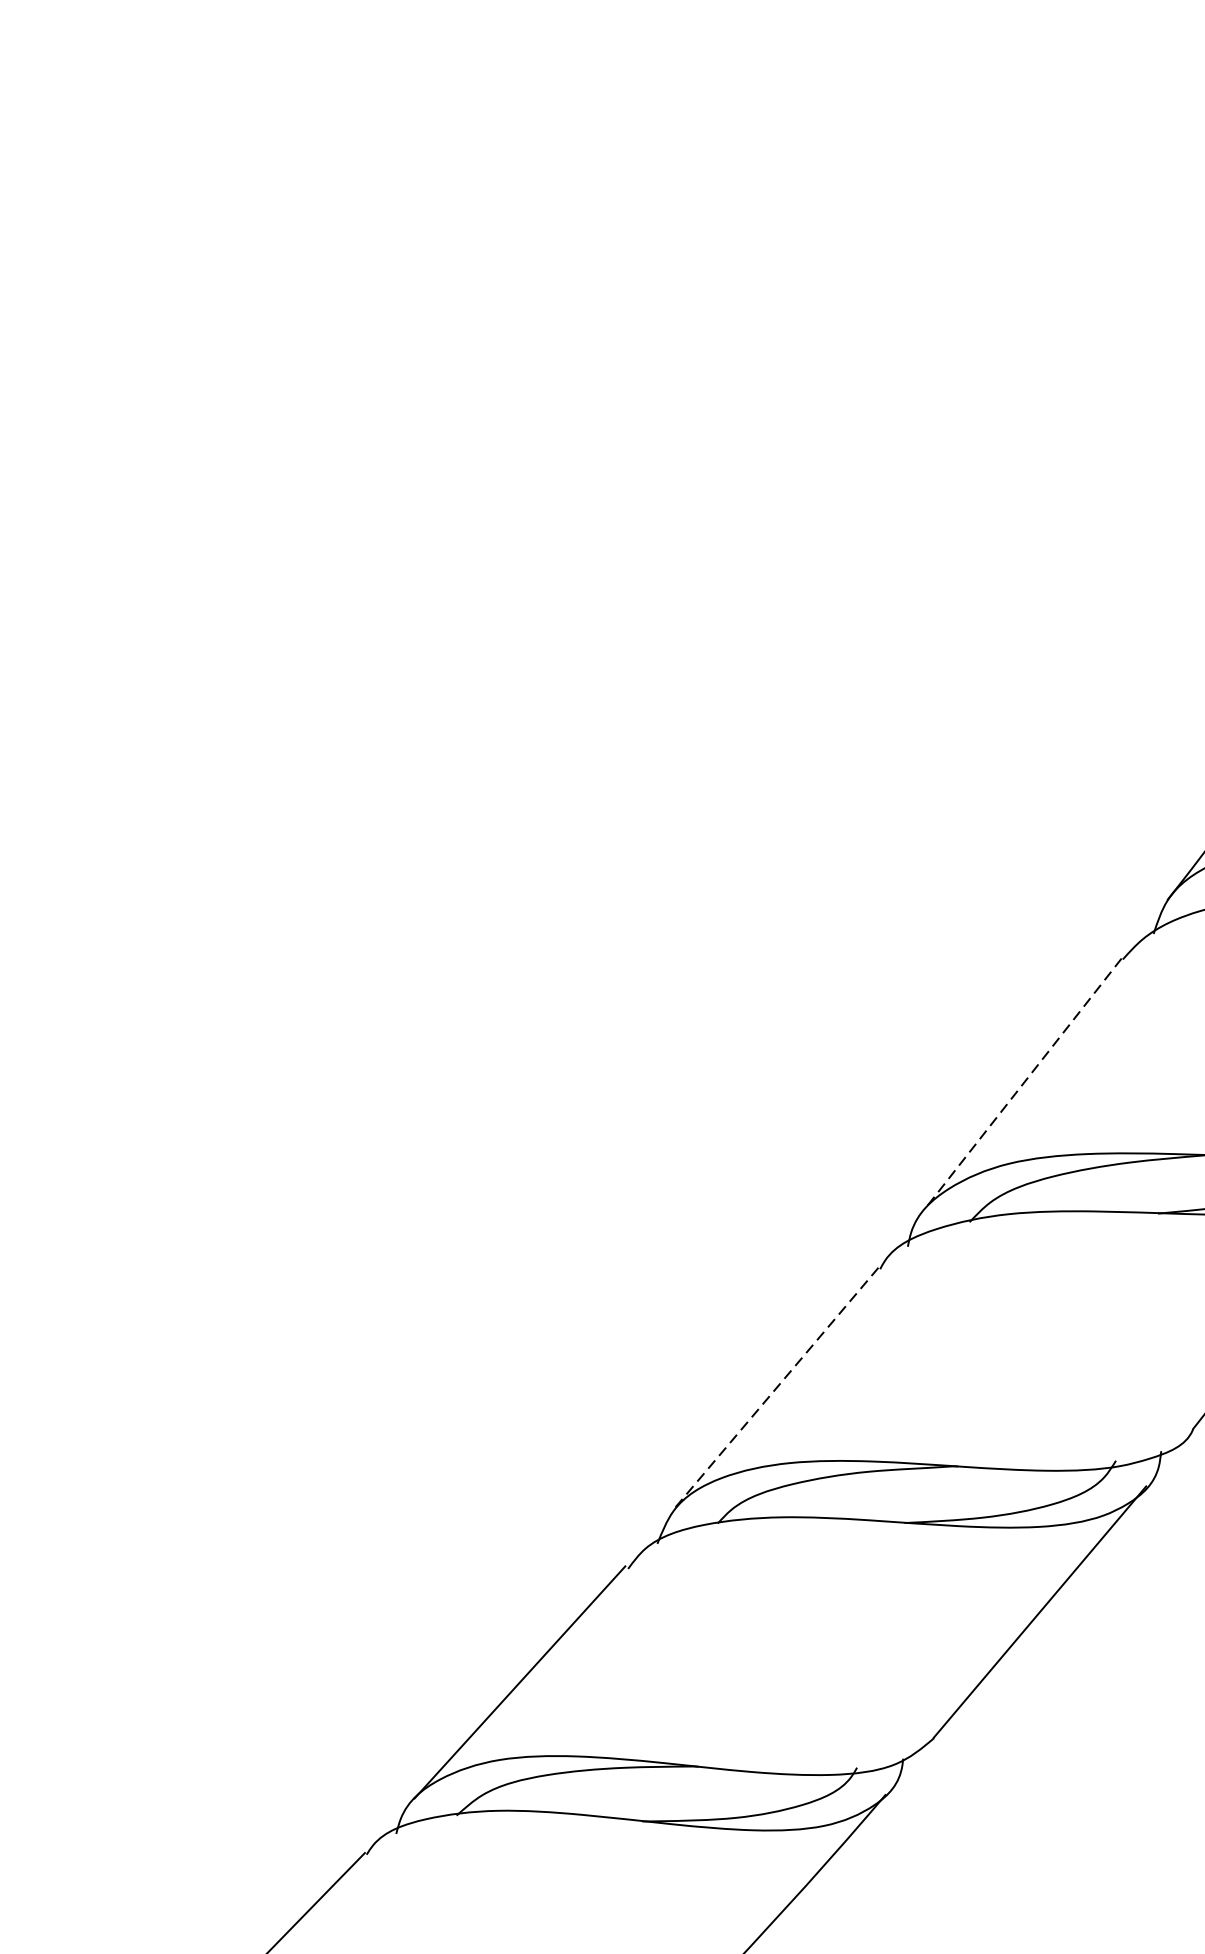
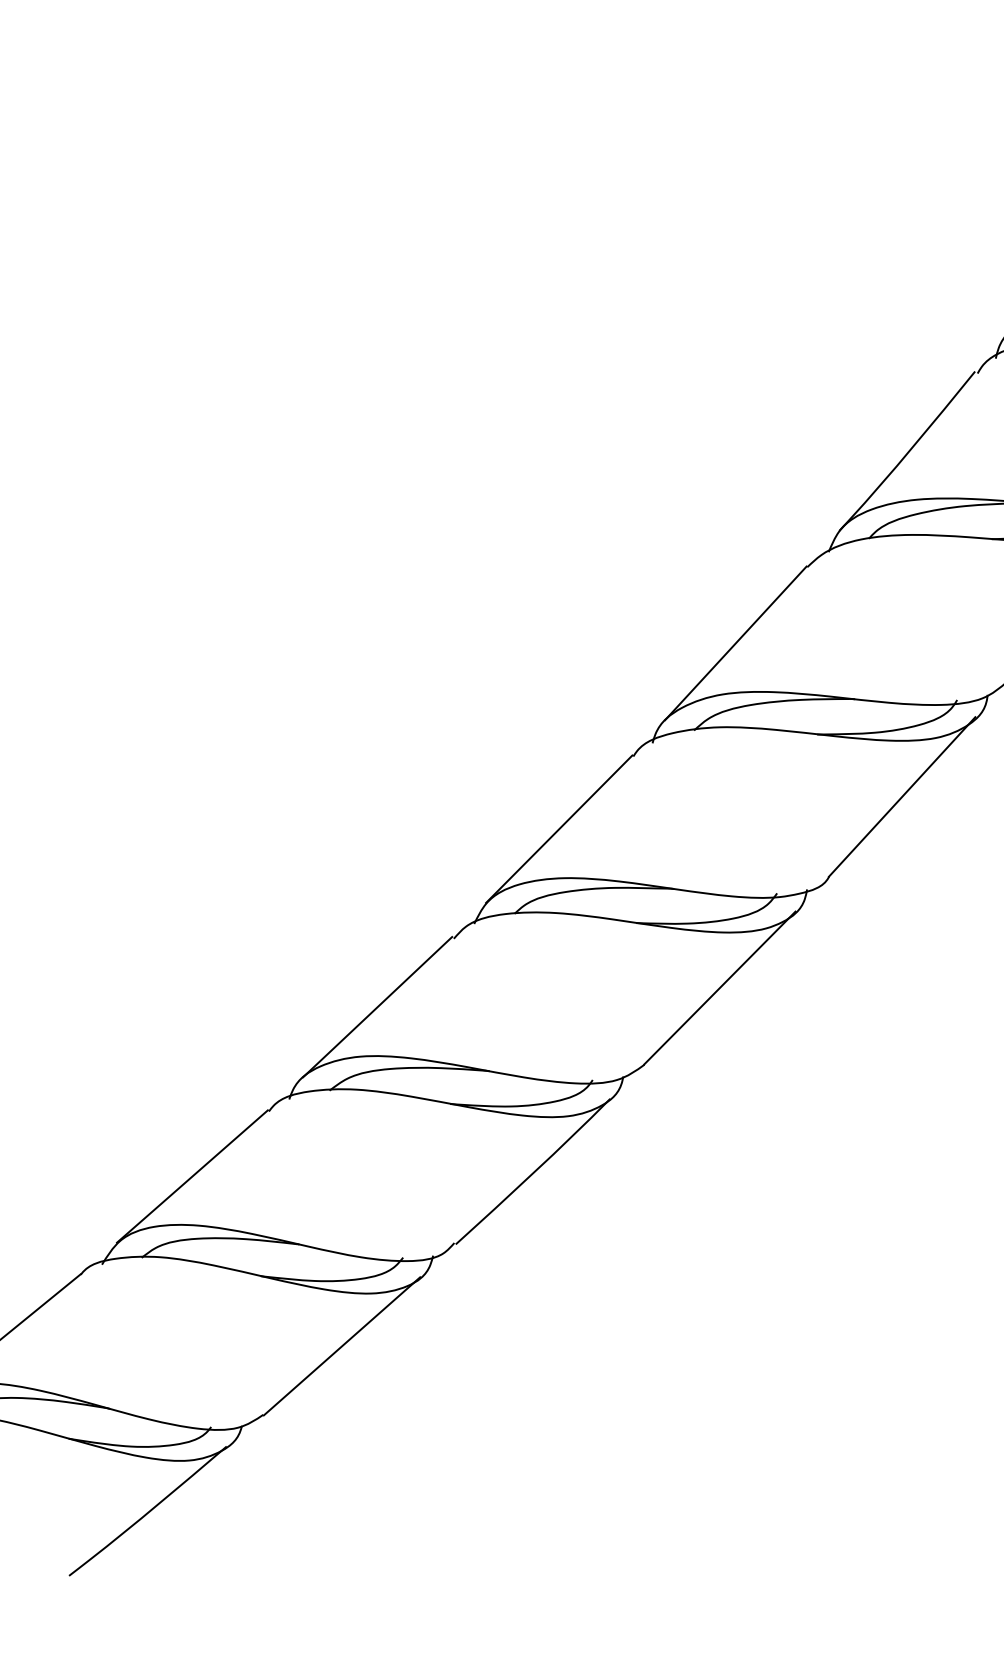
line: (1022, 1084) -> (735, 643), dashed -> solid
line: (776, 1389) -> (559, 829), dashed -> solid

